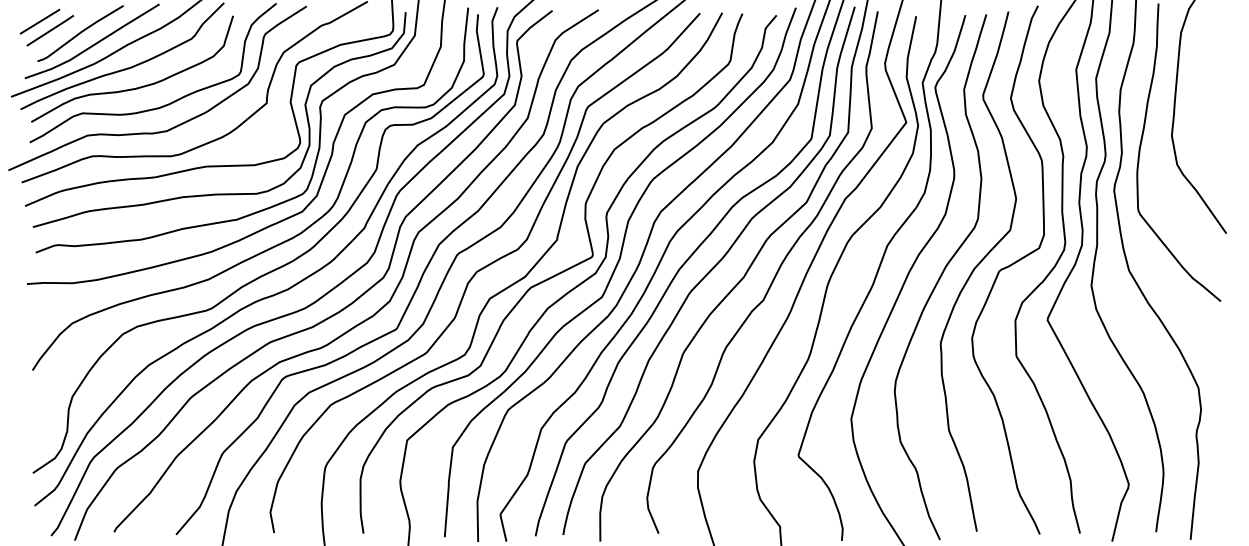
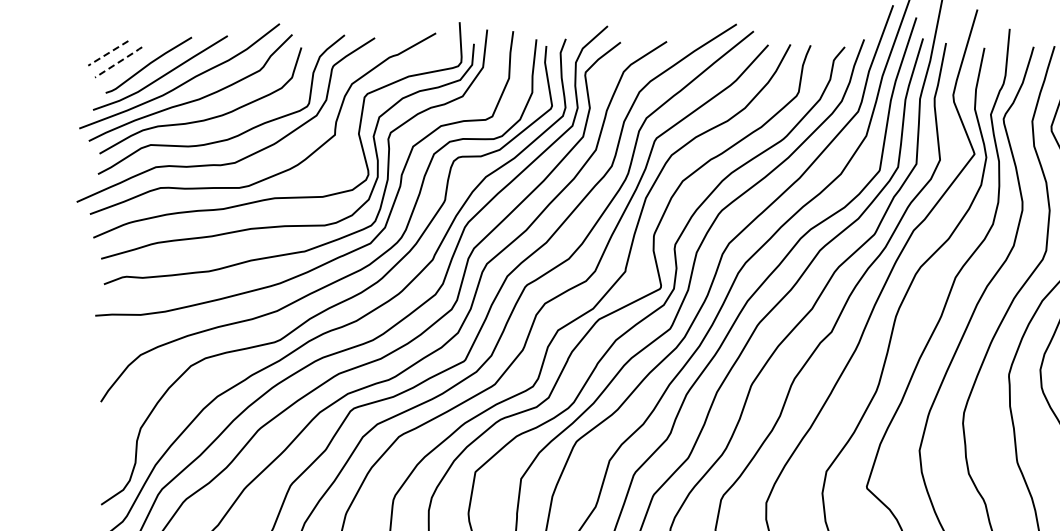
line: (40, 21) -> (108, 53), solid -> dashed
line: (51, 30) -> (119, 62), solid -> dashed

